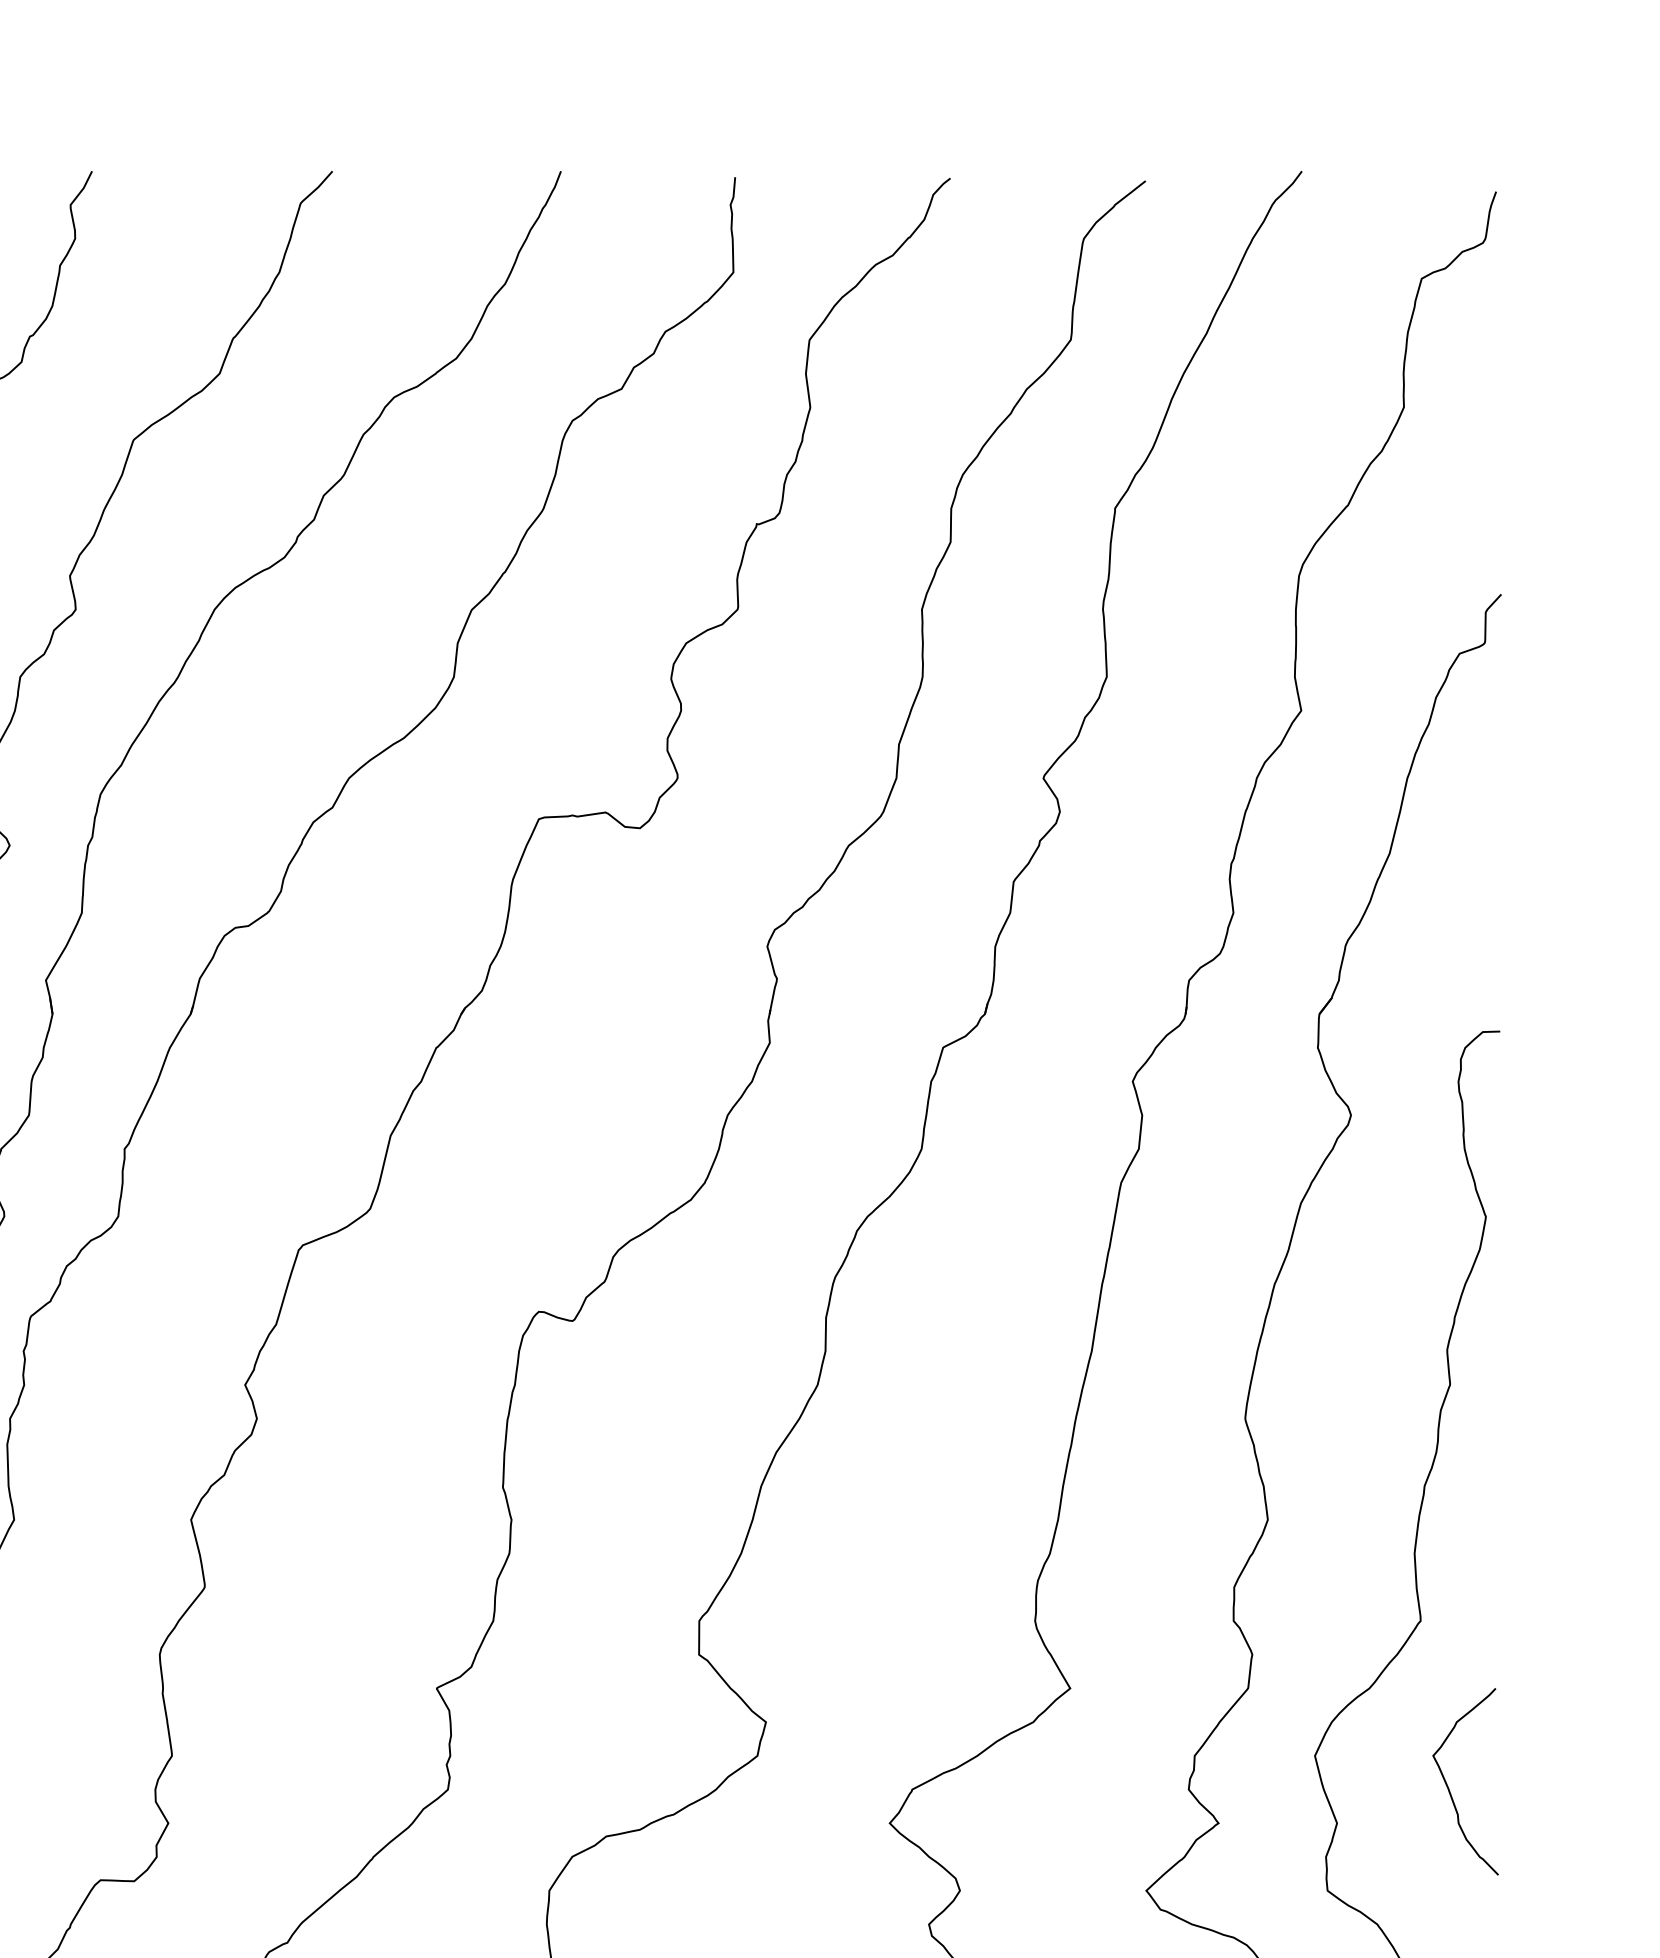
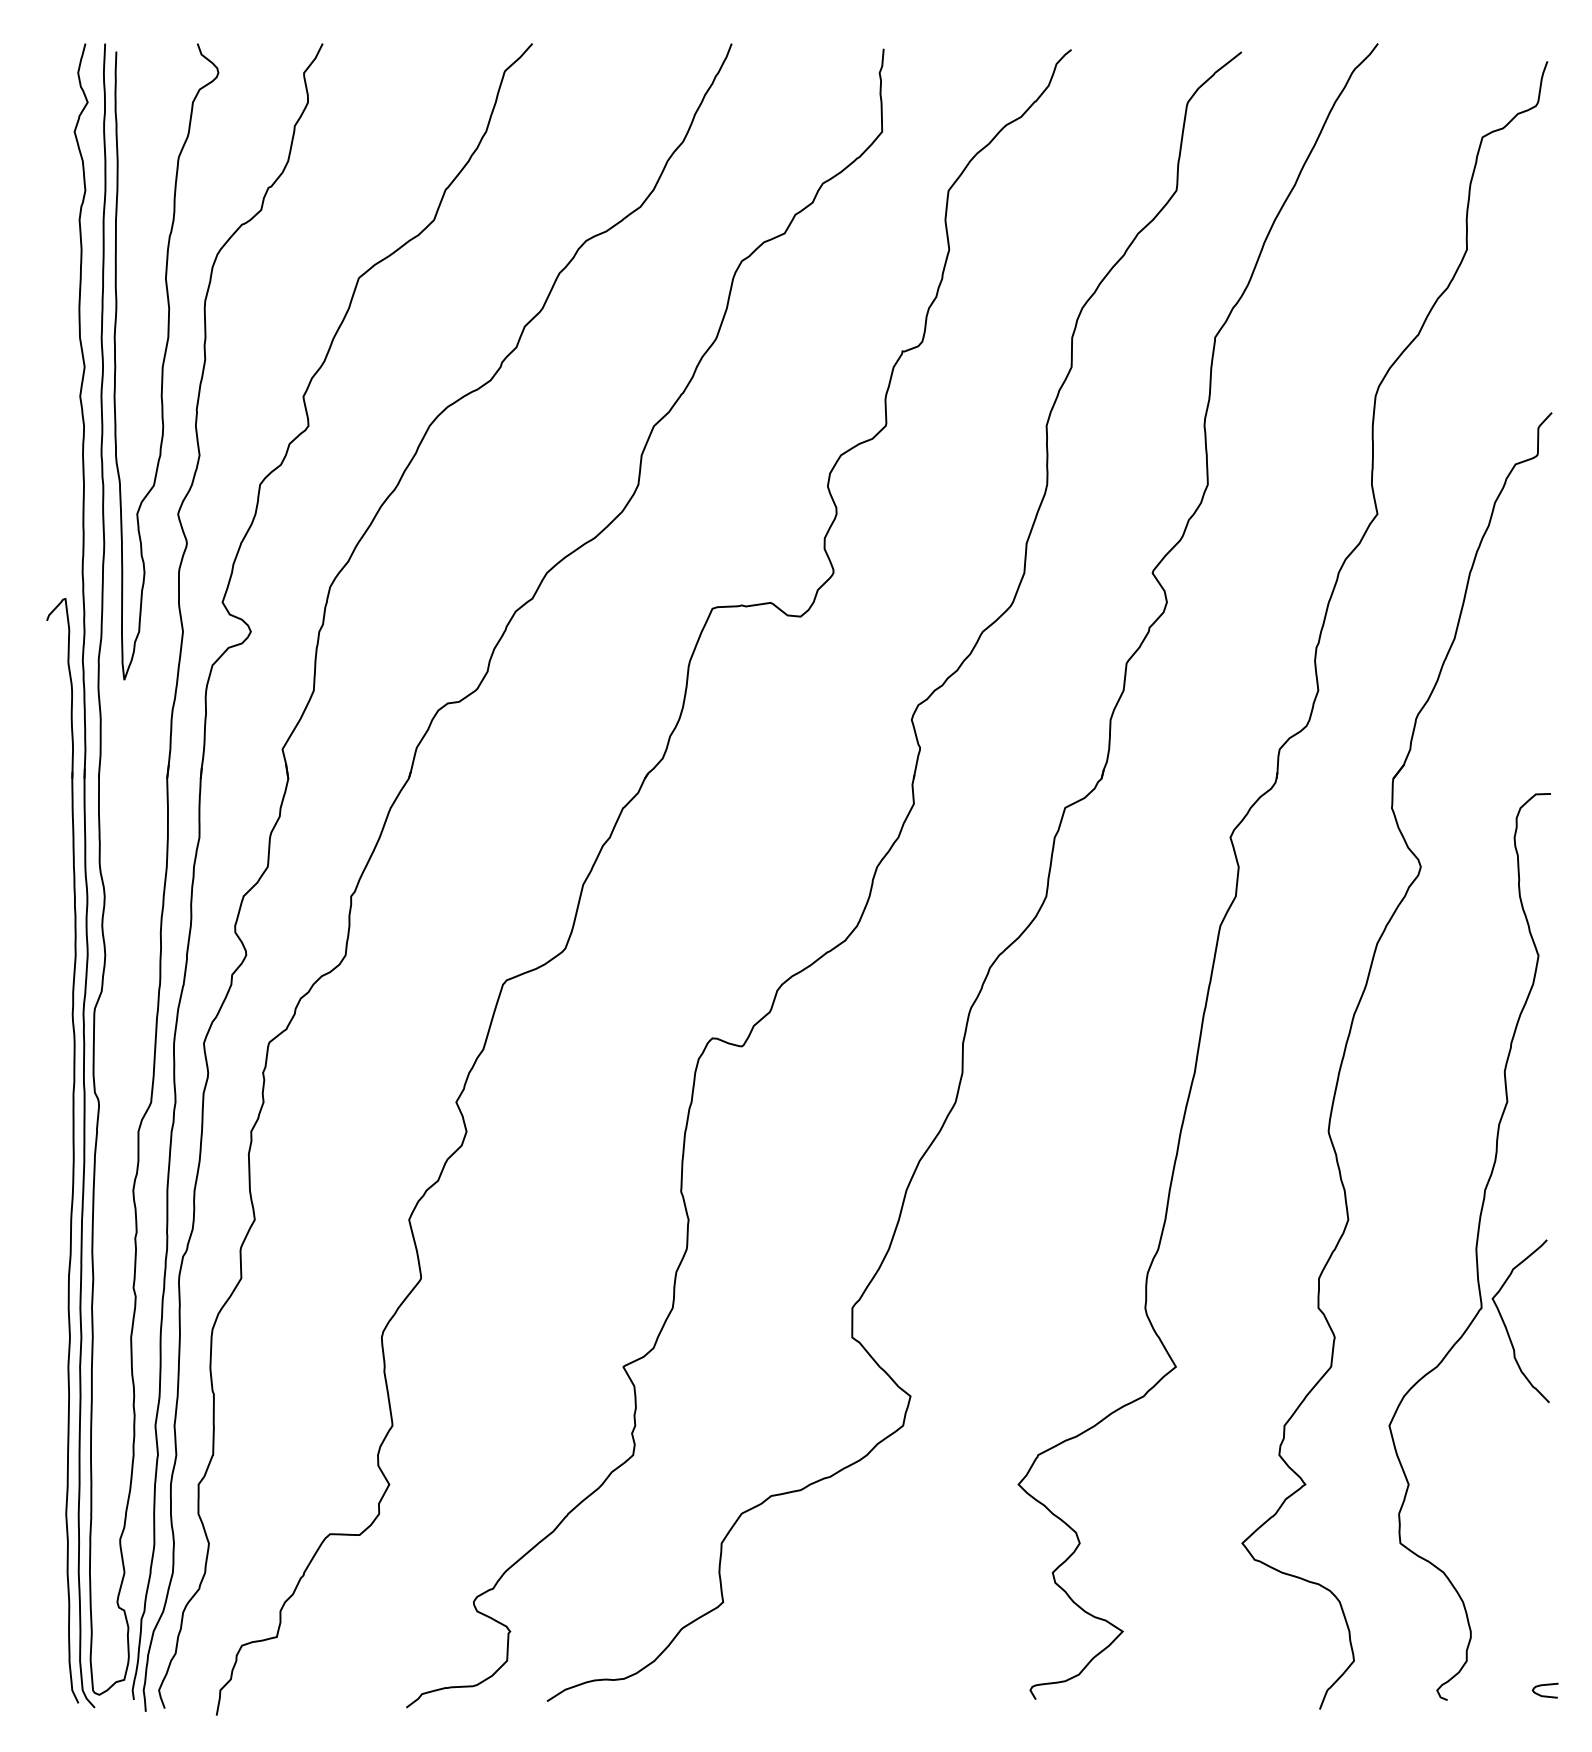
curve: (1450, 1790) -> (1507, 1328), moved

